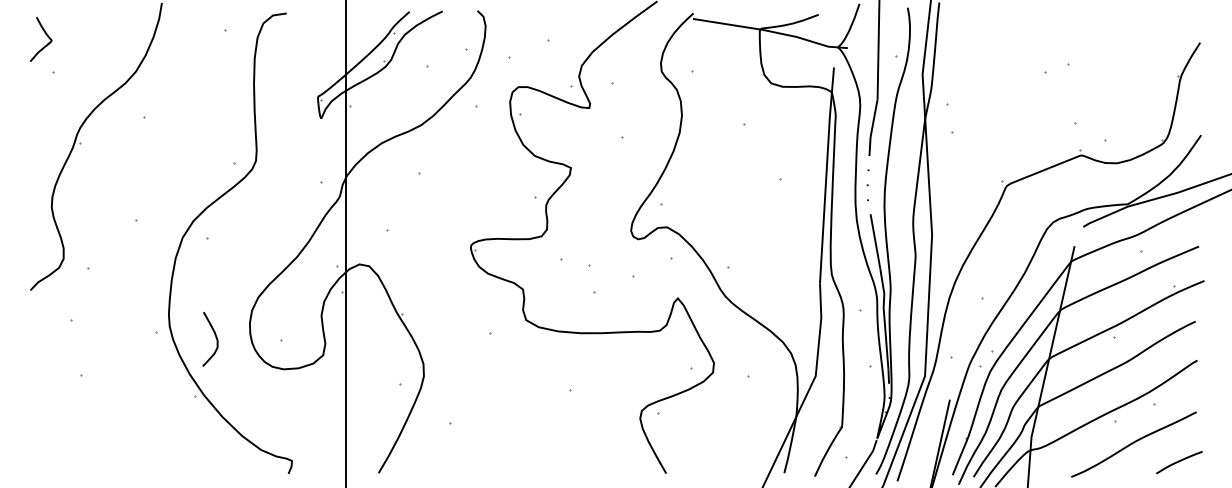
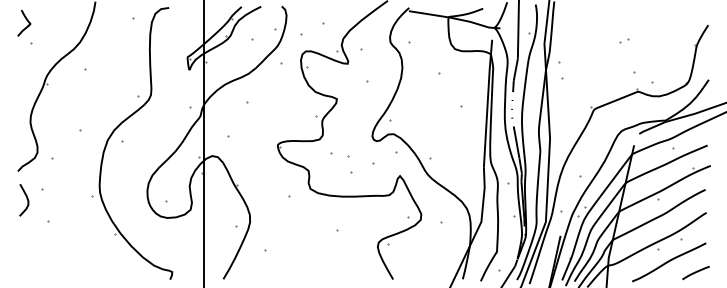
part: (1058, 68) -> (624, 40), size x0.62
curve: (214, 338) -> (26, 199), moved

